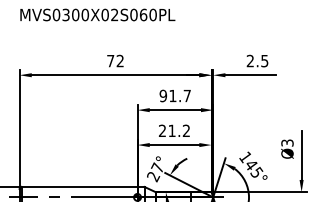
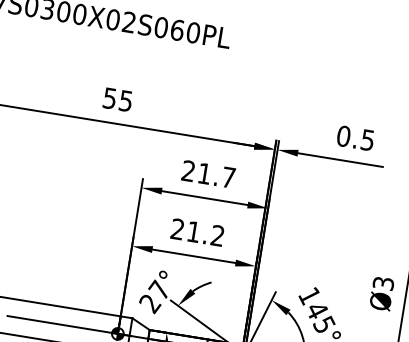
text: (115, 60) -> (118, 98), 72 -> 55
text: (250, 60) -> (344, 135), 2.5 -> 0.5
text: (163, 95) -> (188, 170), 91.7 -> 21.7

